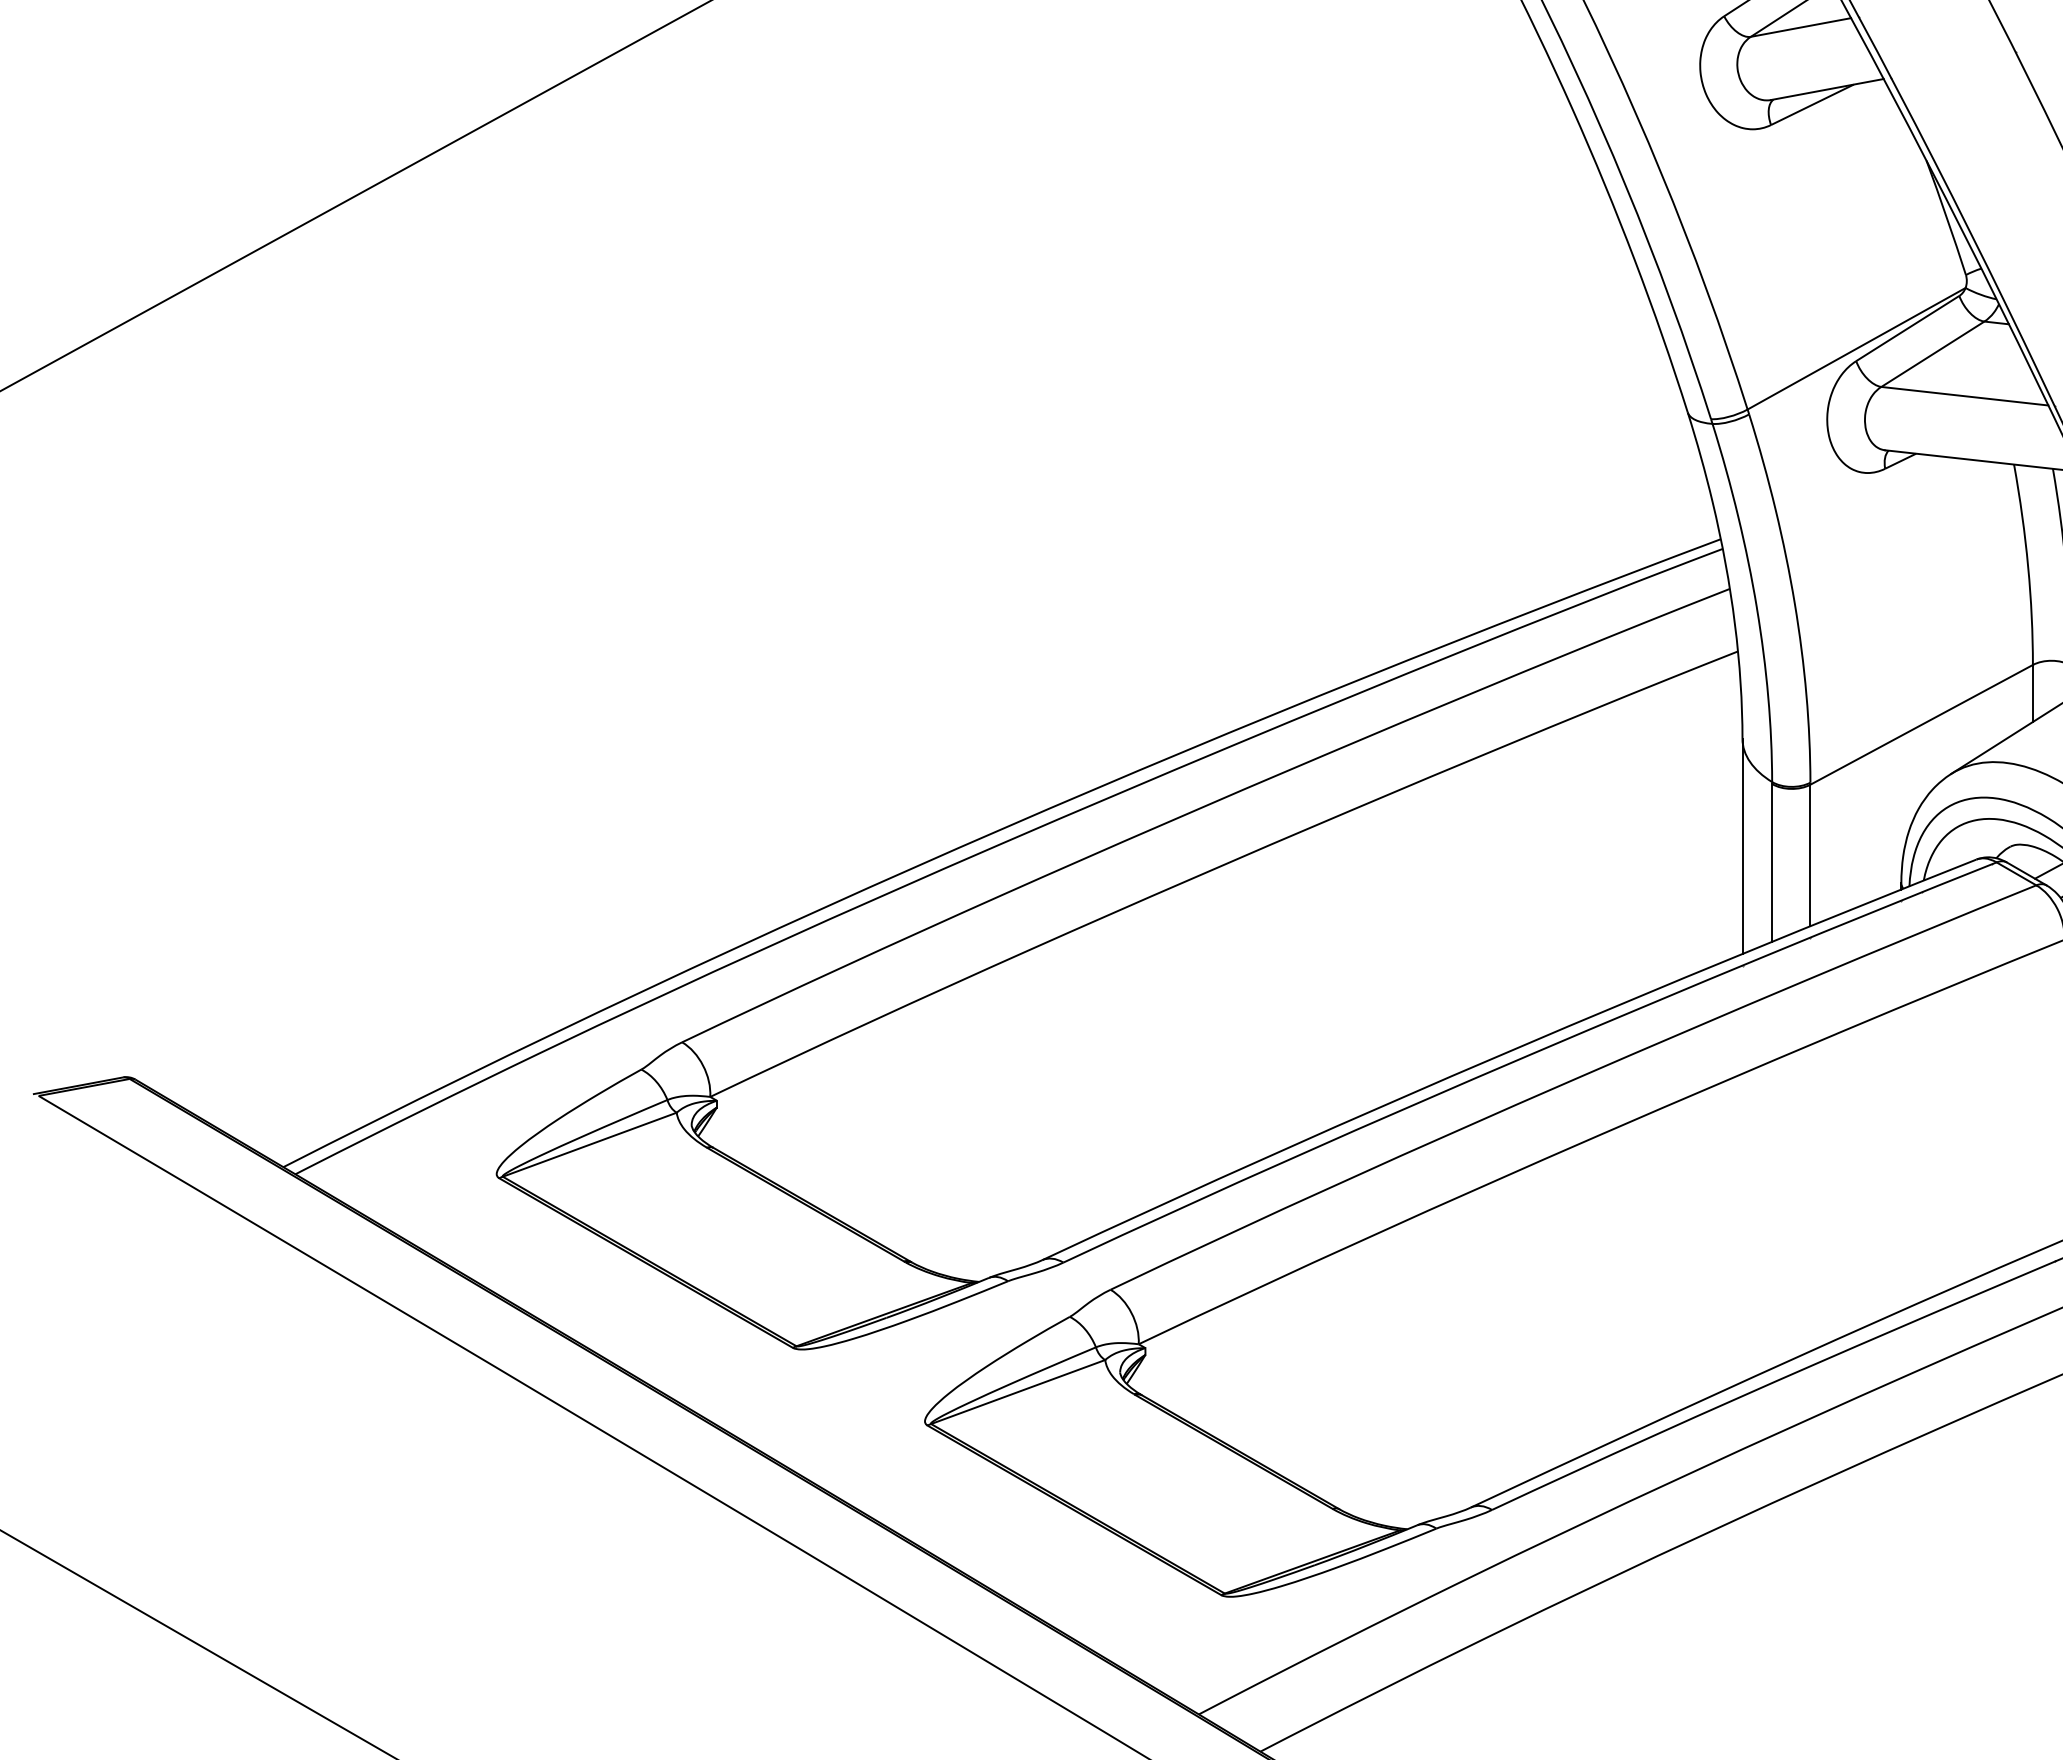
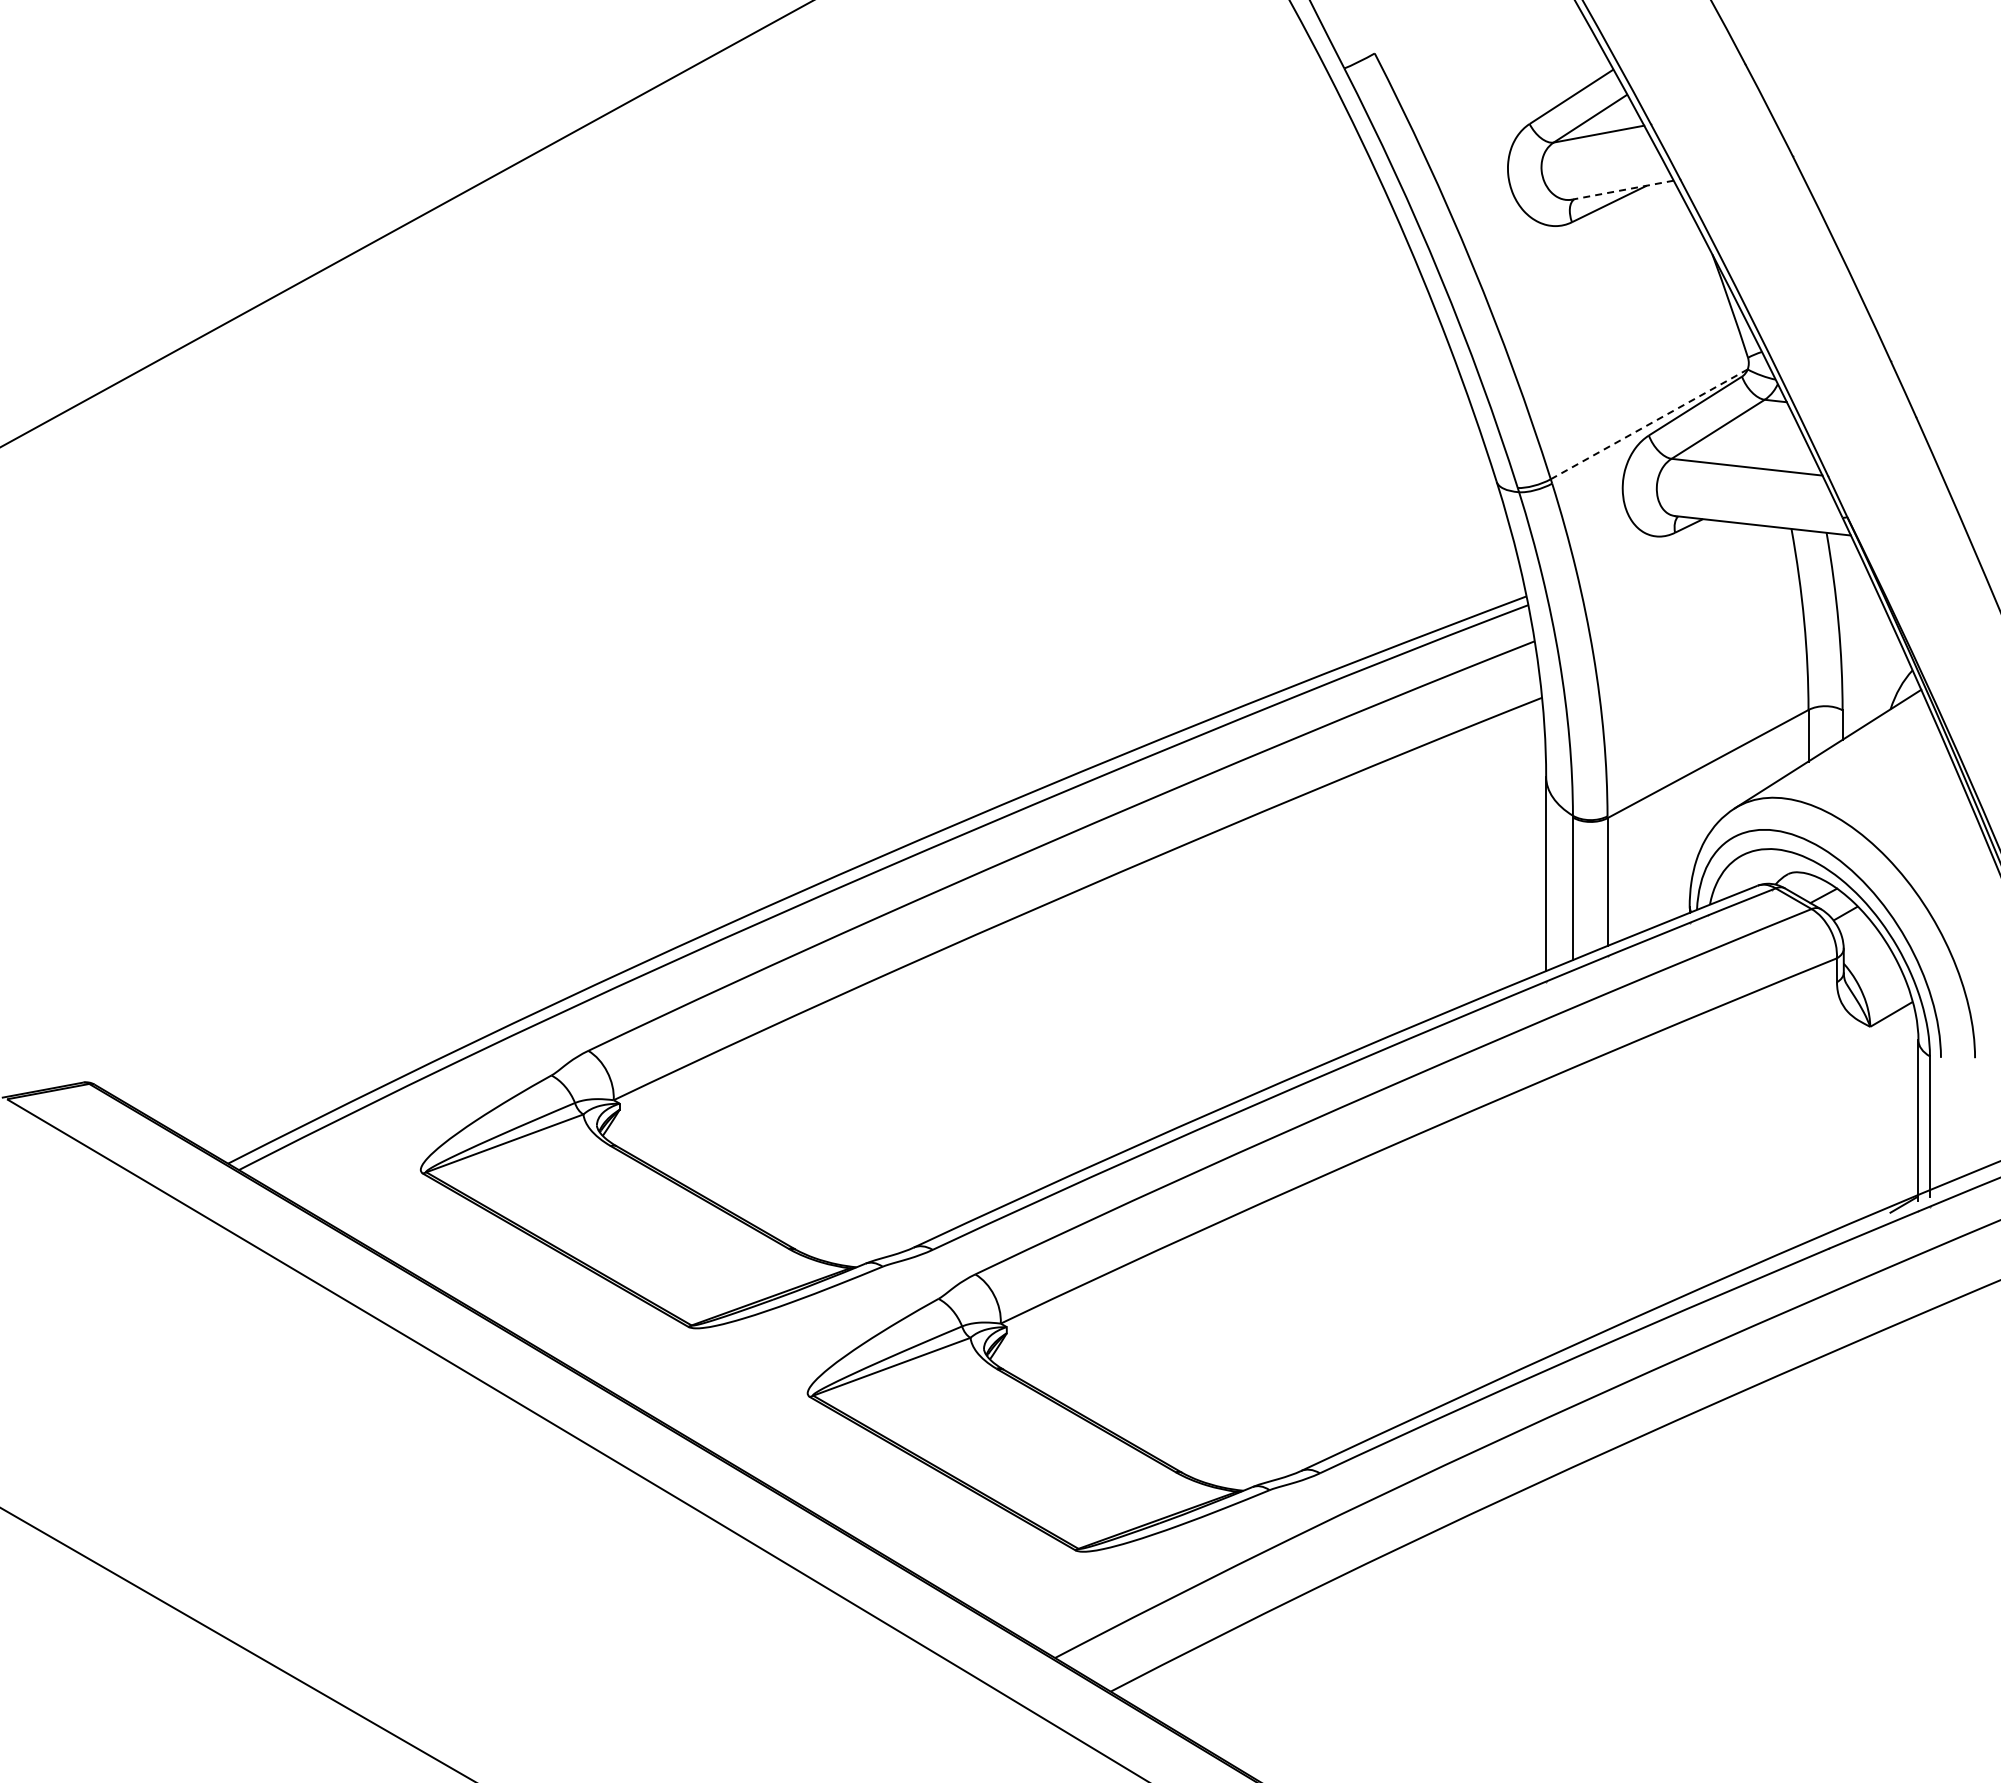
line: (1826, 89) -> (1622, 190), solid -> dashed
line: (1856, 348) -> (1649, 424), solid -> dashed

